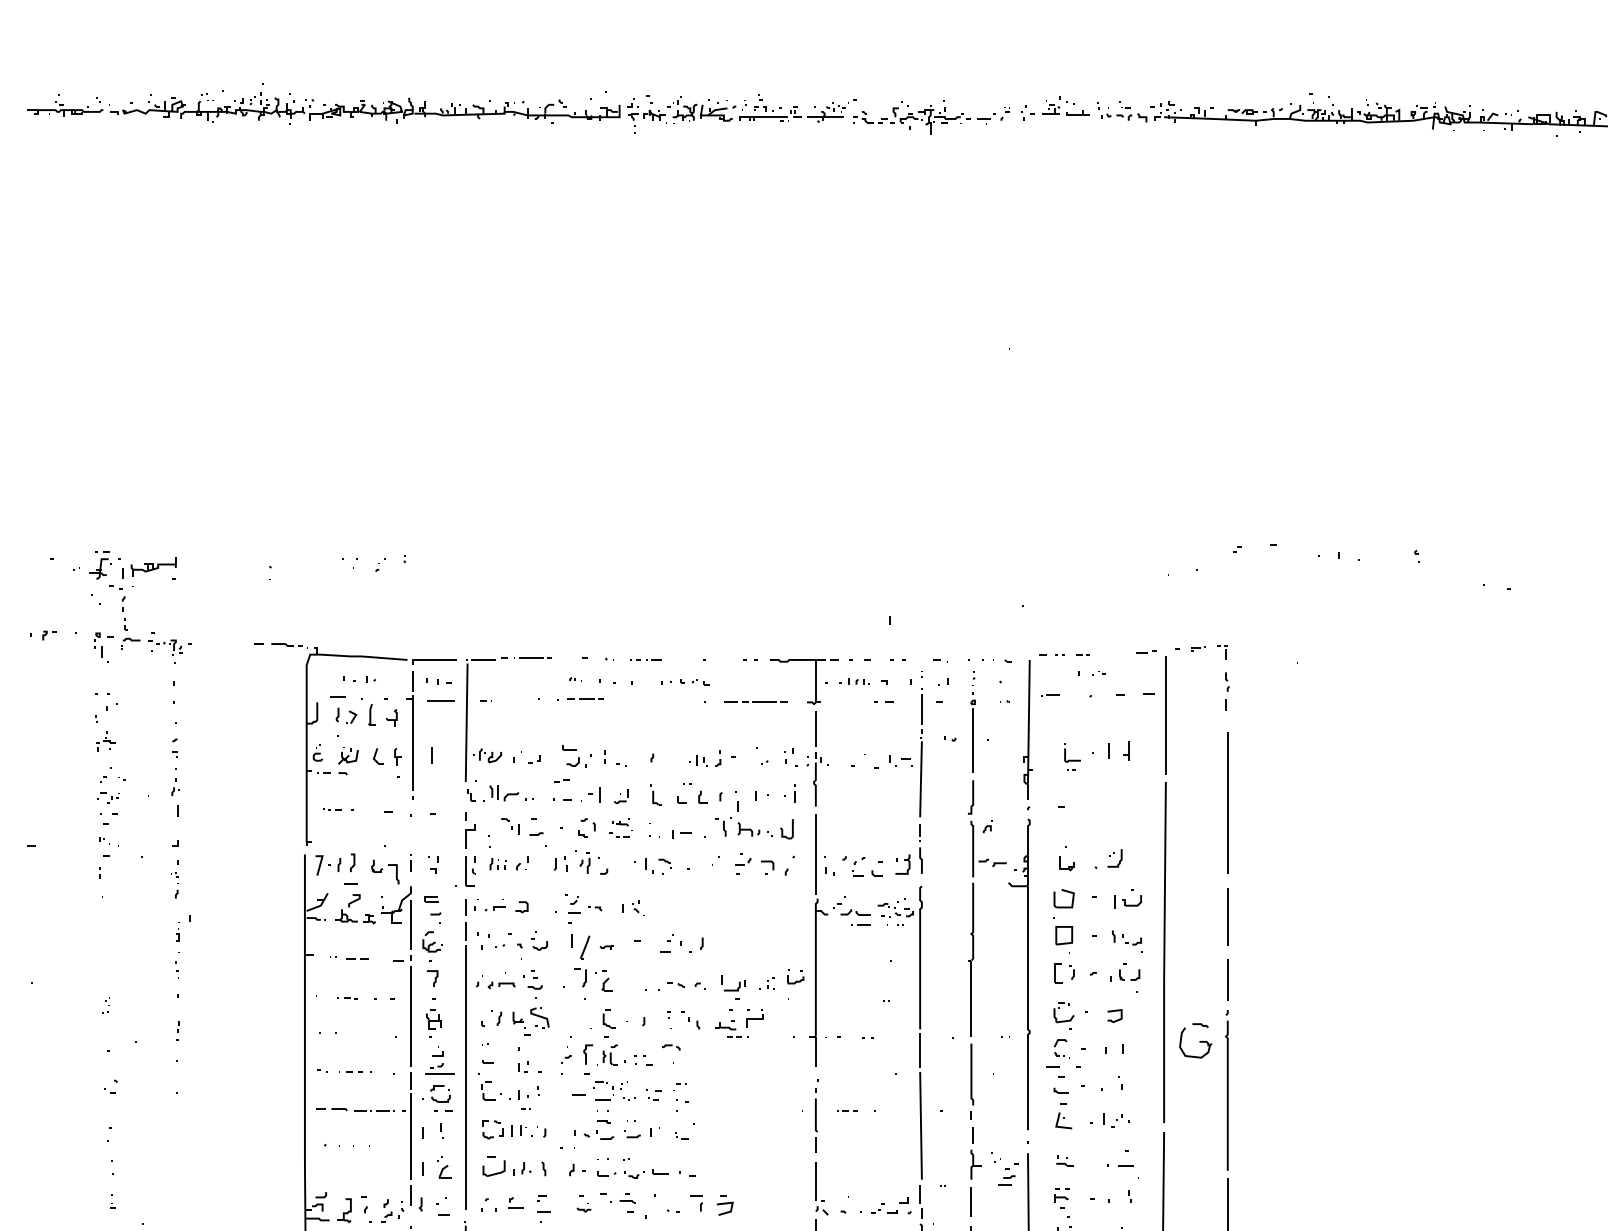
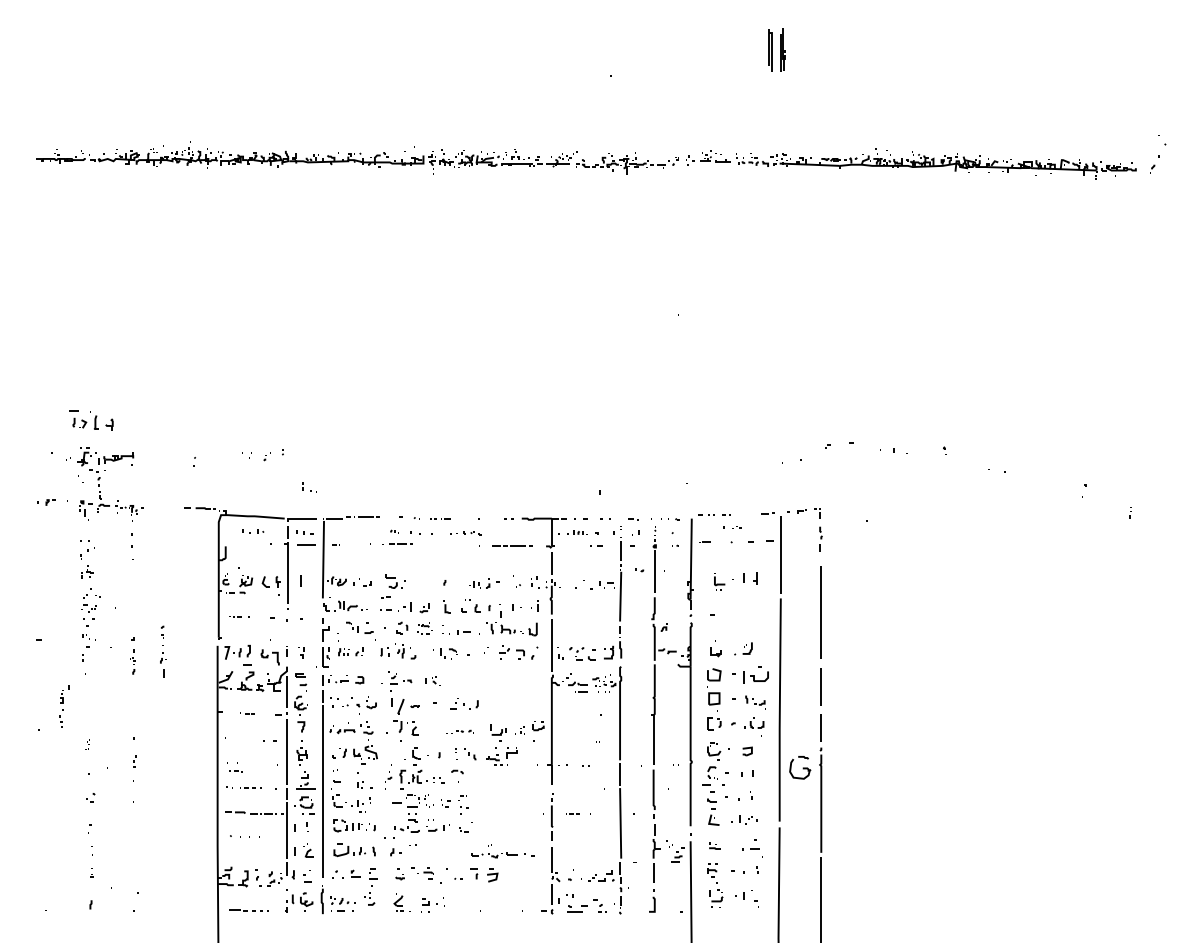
part: (364, 711) -> (91, 420), moved
part: (615, 759) -> (309, 487), moved
part: (176, 777) -> (163, 651), moved
part: (1127, 898) -> (755, 674), size x1.4
part: (182, 947) -> (64, 706), moved
part: (349, 957) -> (246, 713), size x0.7
part: (674, 985) -> (459, 731), size x0.7
part: (346, 999) -> (235, 771), moved
part: (645, 1168) -> (502, 851), moved

